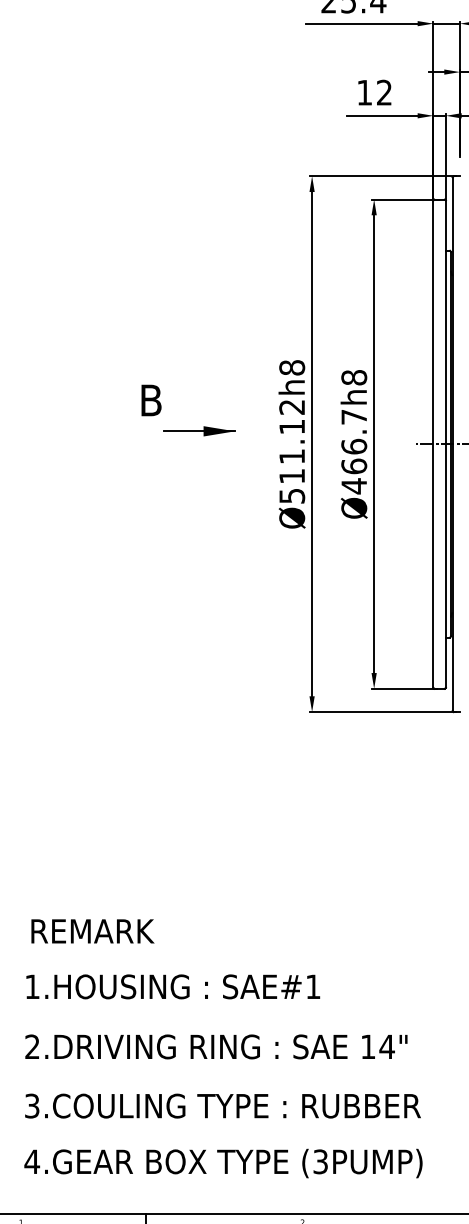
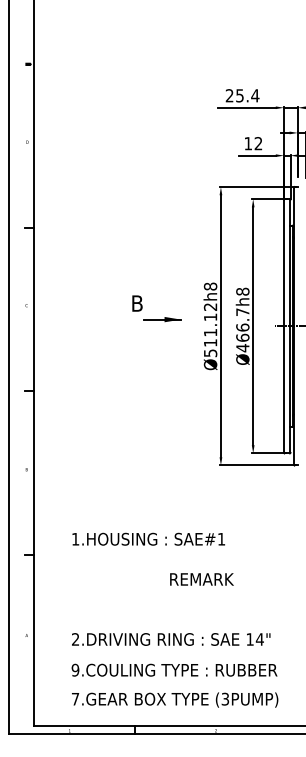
text: (91, 931) -> (201, 579), moved
text: (172, 985) -> (148, 538), moved
text: (32, 1106) -> (75, 670), 3.COULING -> 9.COULING
text: (32, 1162) -> (75, 699), 4.GEAR -> 7.GEAR

